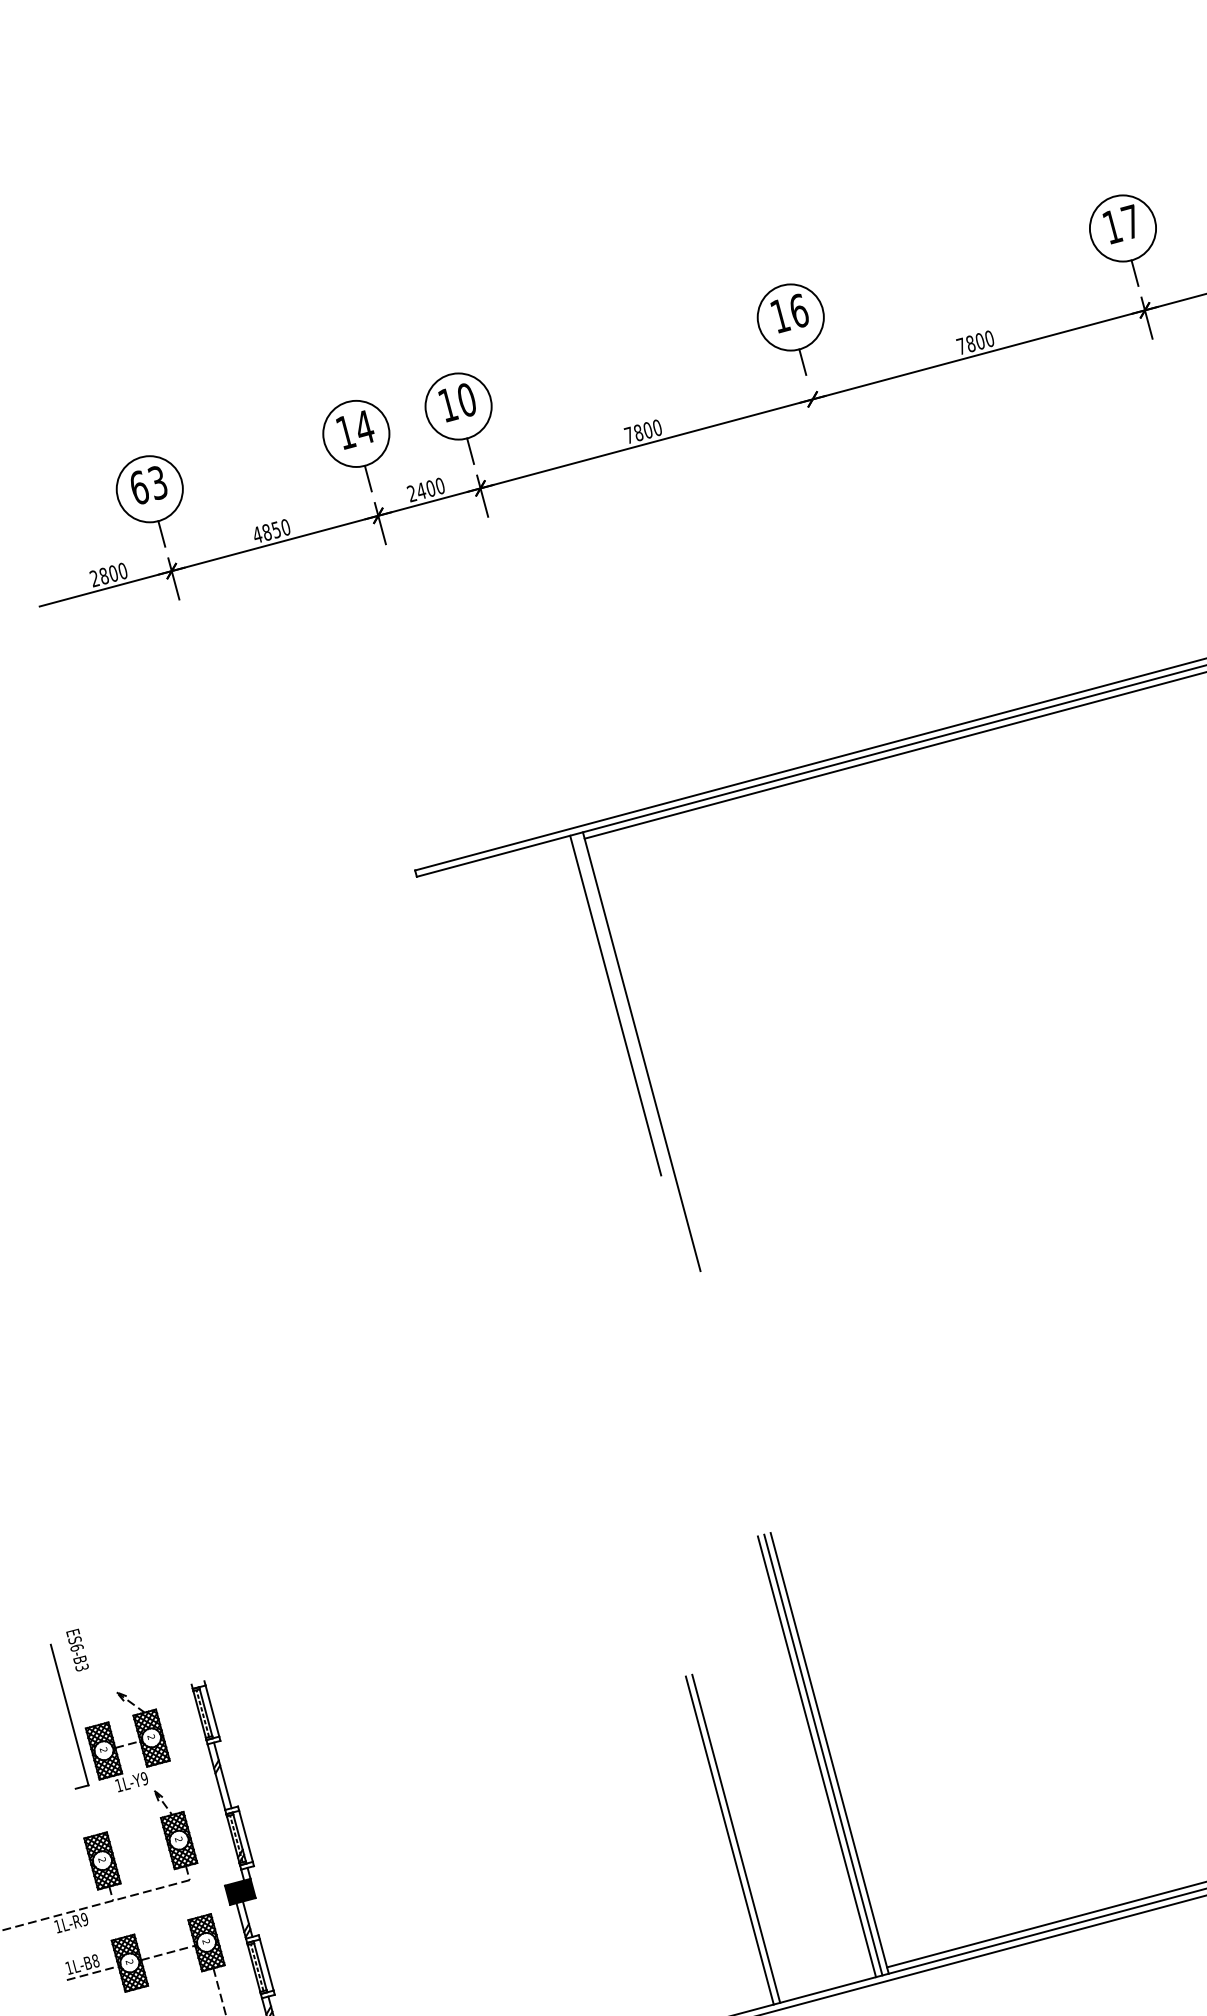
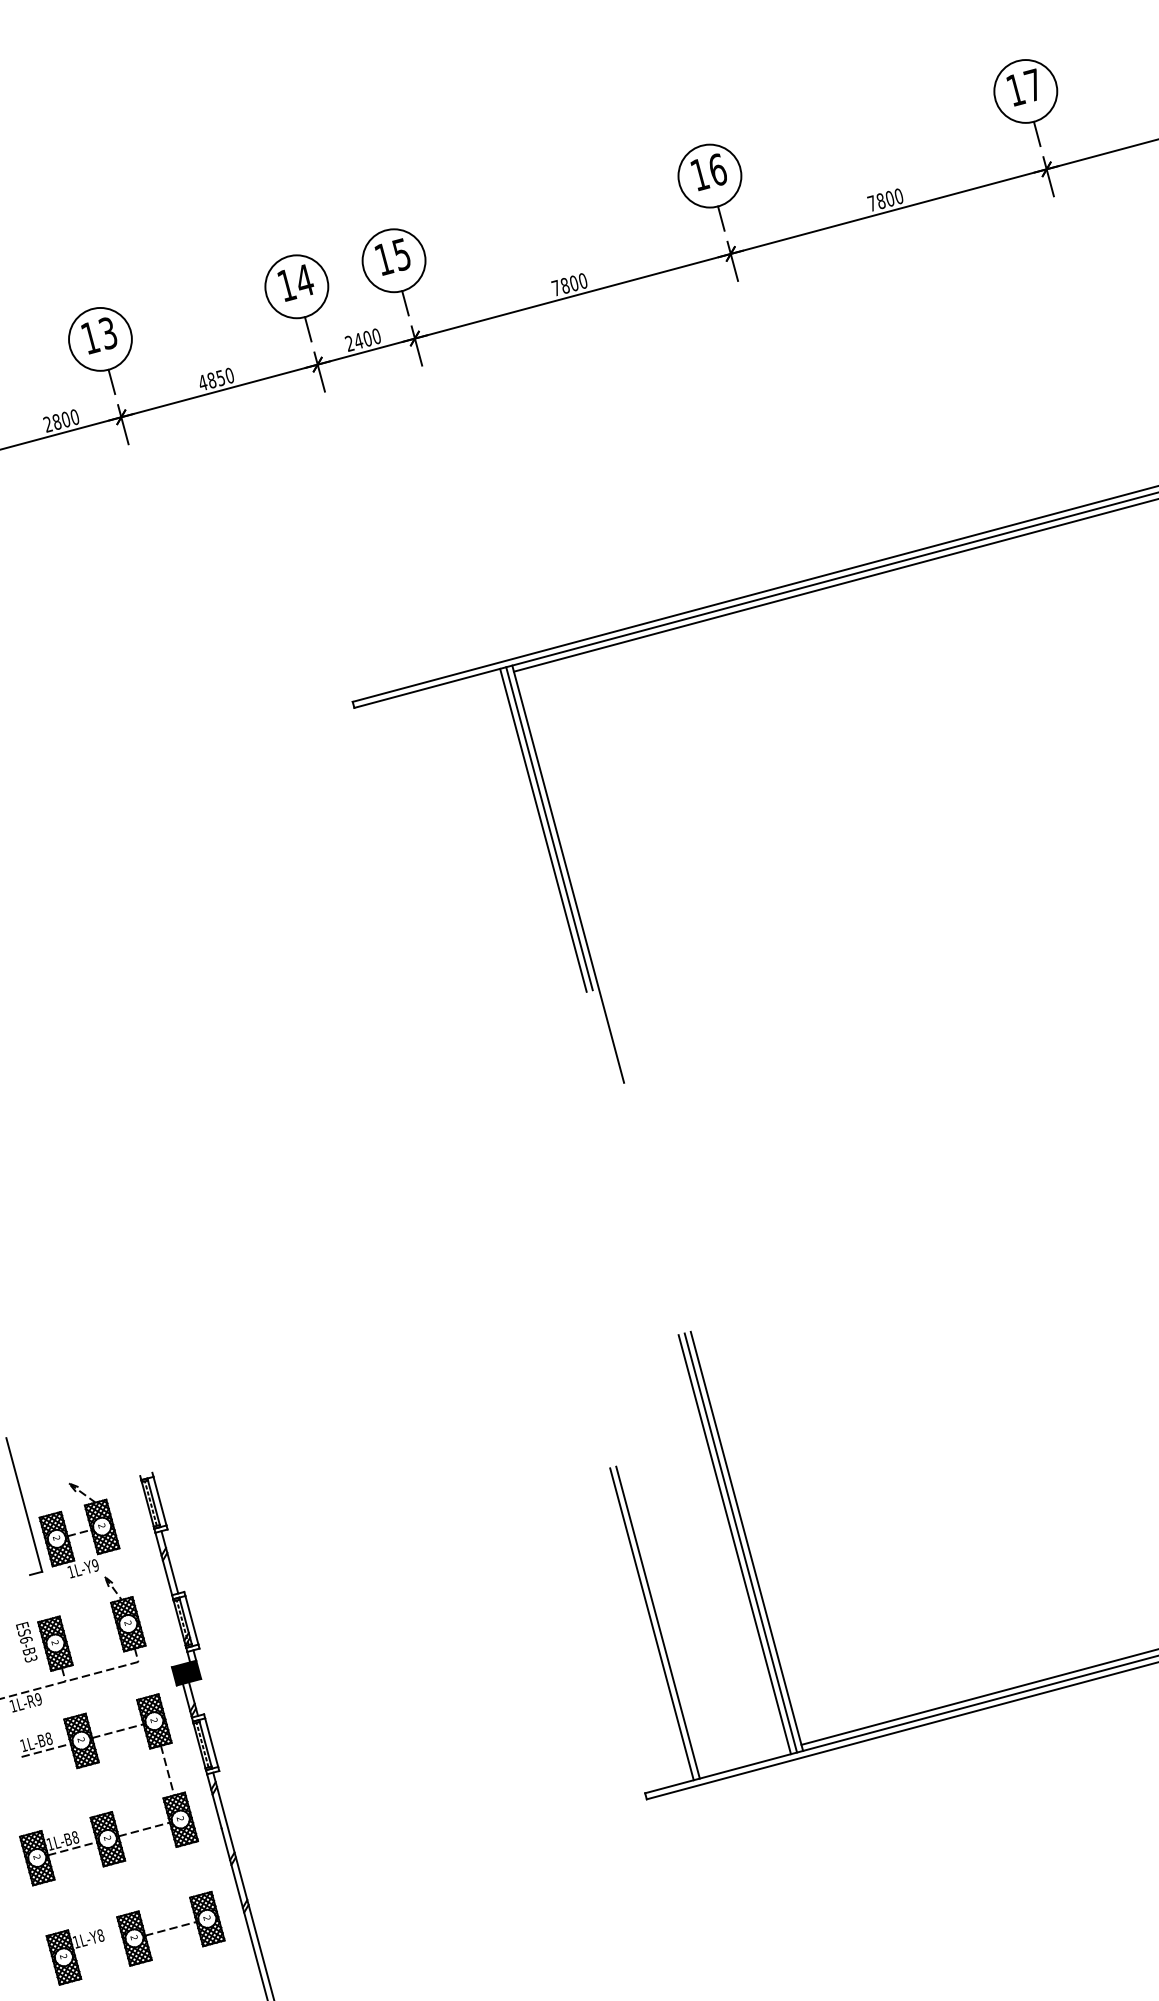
text: (466, 399) -> (401, 254), 10 -> 15
line: (814, 406) -> (732, 260), added
text: (139, 487) -> (90, 337), 63 -> 13
line: (622, 1003) -> (549, 828), added
text: (77, 1649) -> (26, 1641), moved

